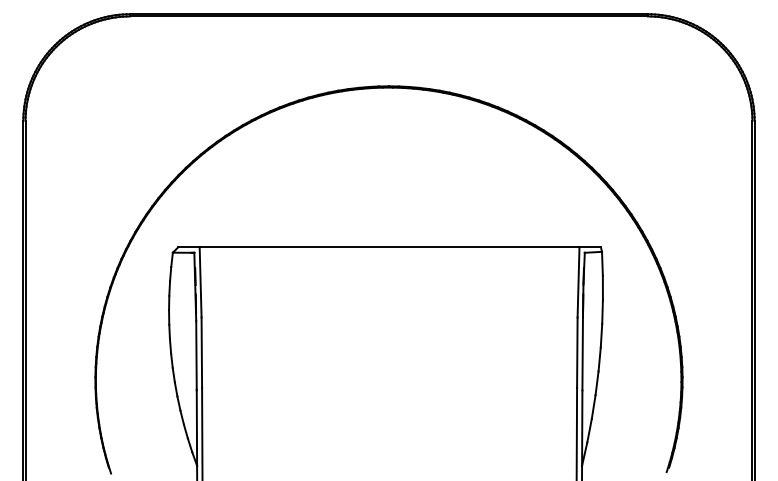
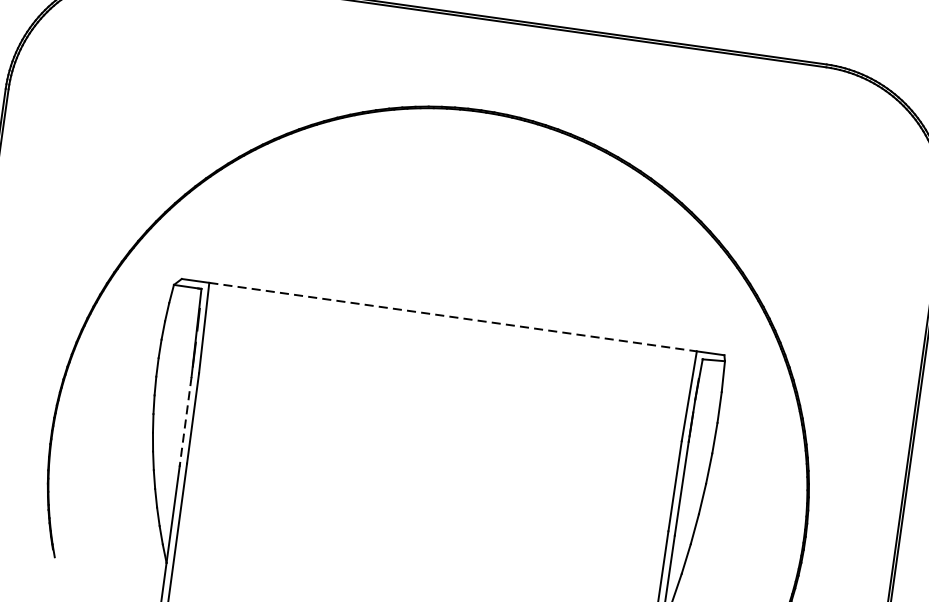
line: (389, 247) -> (452, 317), solid -> dashed
line: (196, 355) -> (185, 421), solid -> dashed

